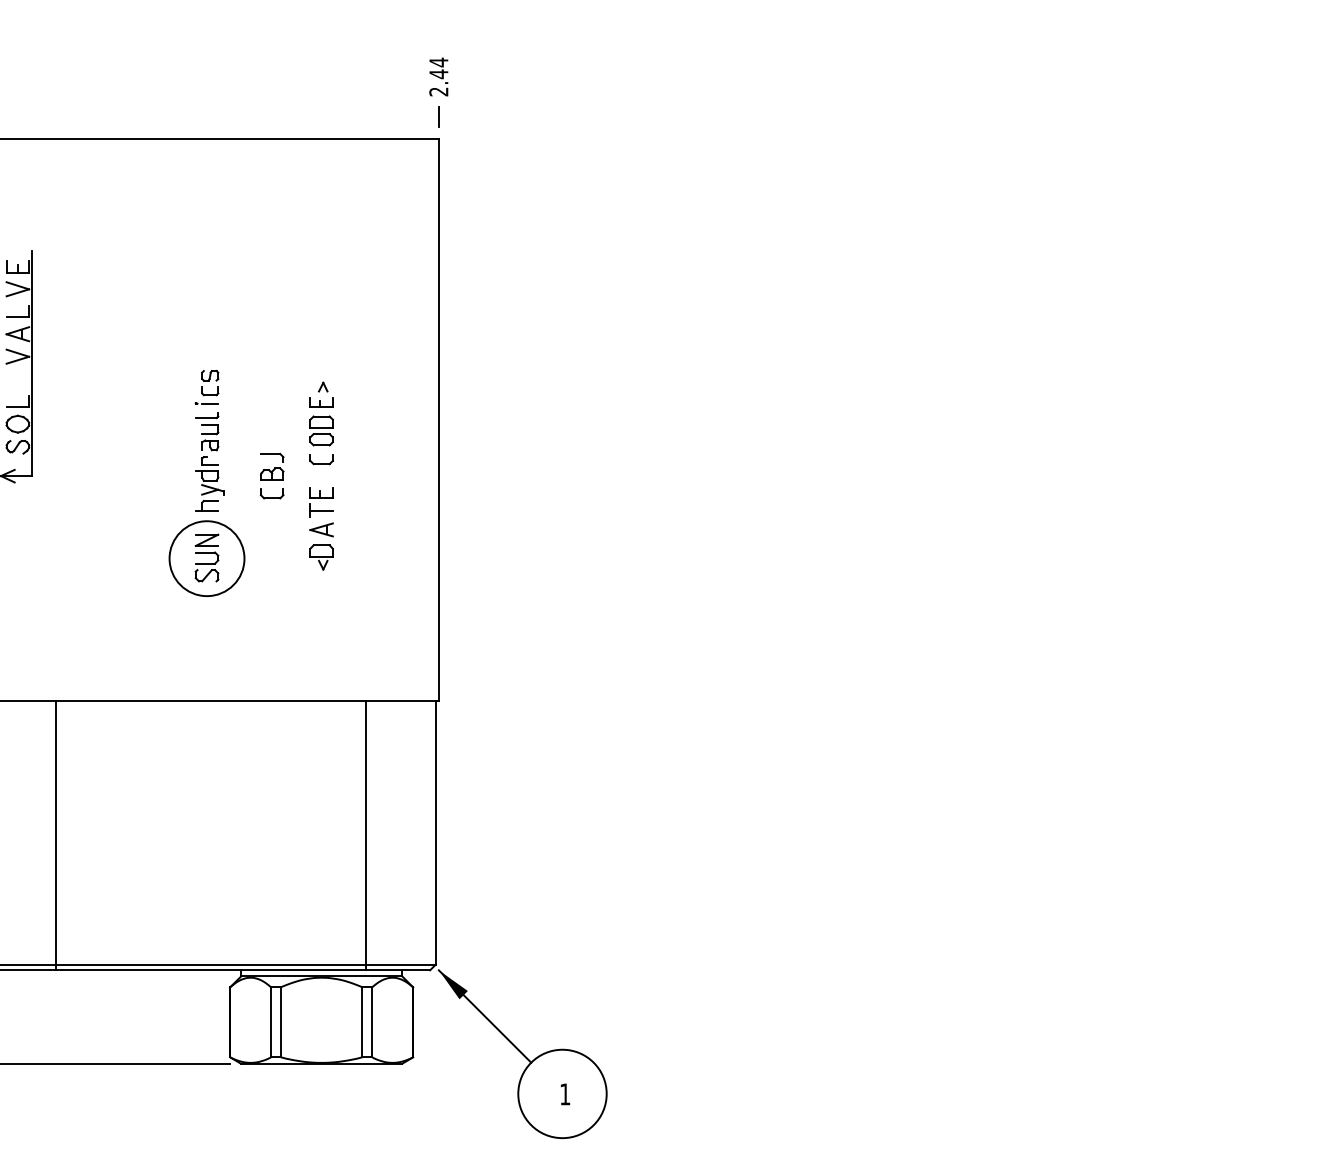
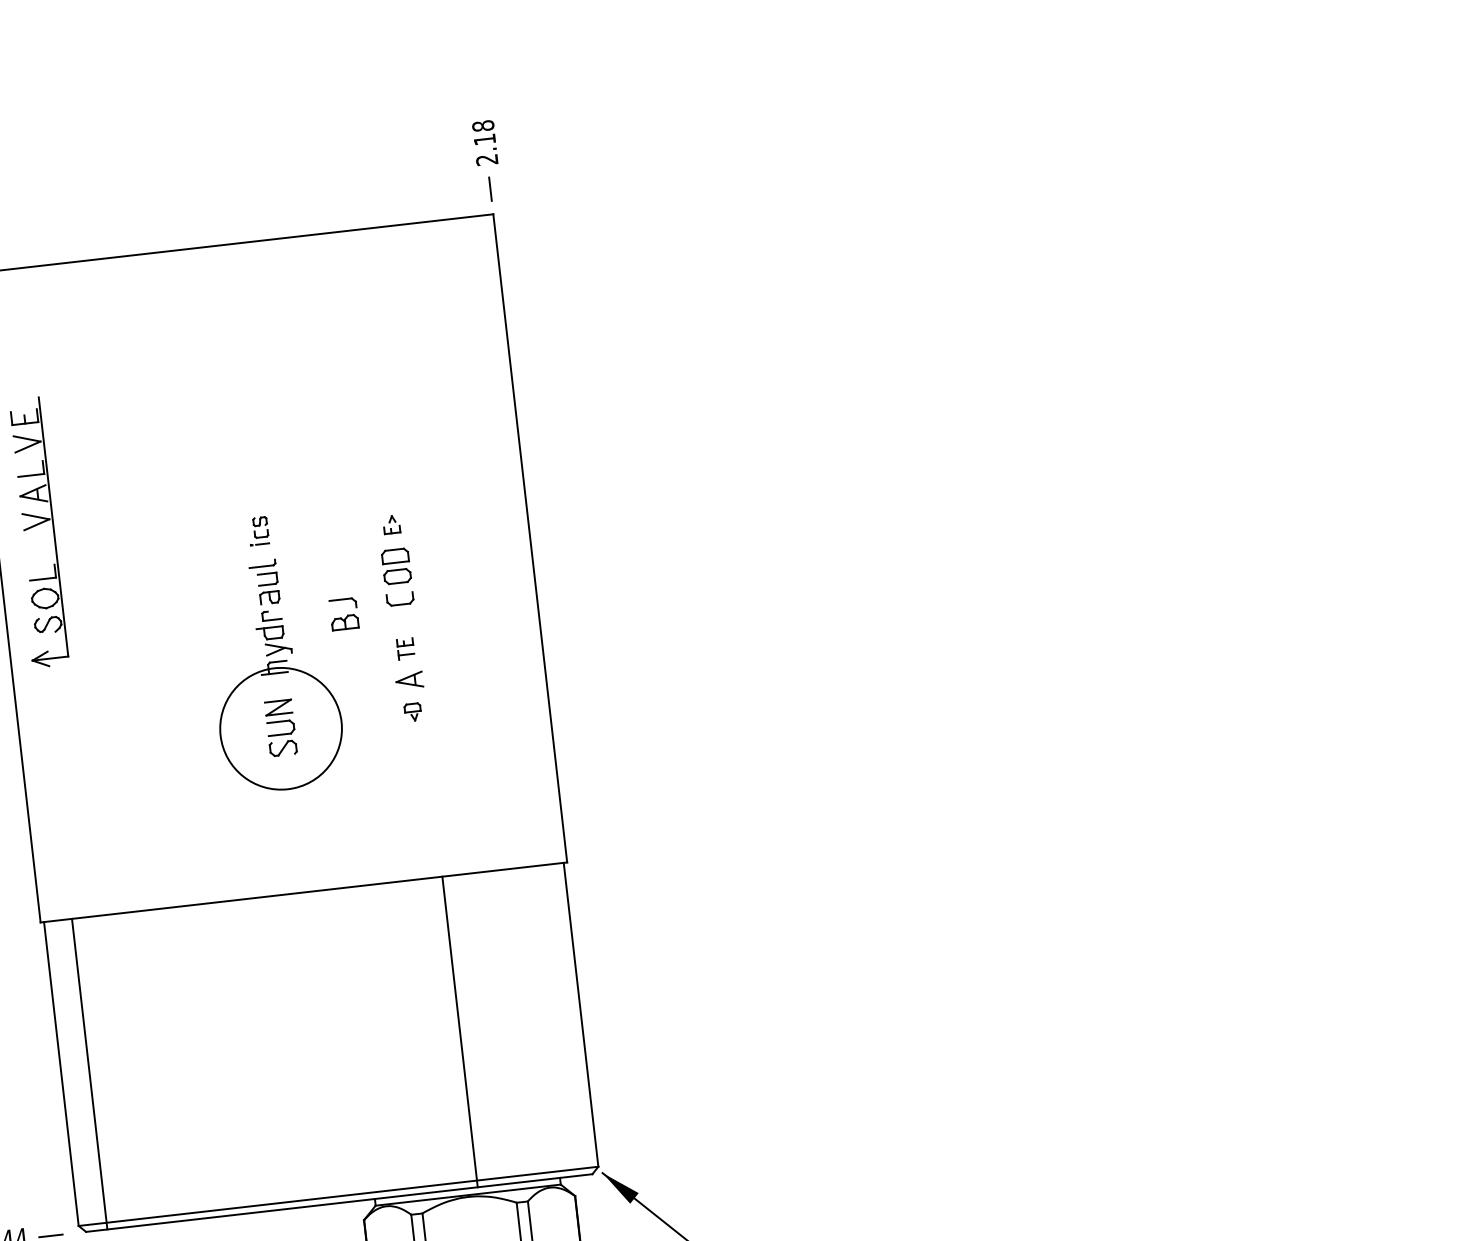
text: (438, 68) -> (483, 133), 2.44 -> 2.18
part: (206, 387) -> (257, 531), size x0.7
part: (321, 394) -> (391, 524), size x0.6
part: (271, 493) -> (346, 645), removed
part: (321, 502) -> (405, 648), size x0.6
part: (321, 557) -> (412, 712), size x0.6
circle: (206, 558) -> (280, 728), size x1.4
line: (55, 835) -> (89, 1073), moved
line: (365, 835) -> (459, 1031), moved

